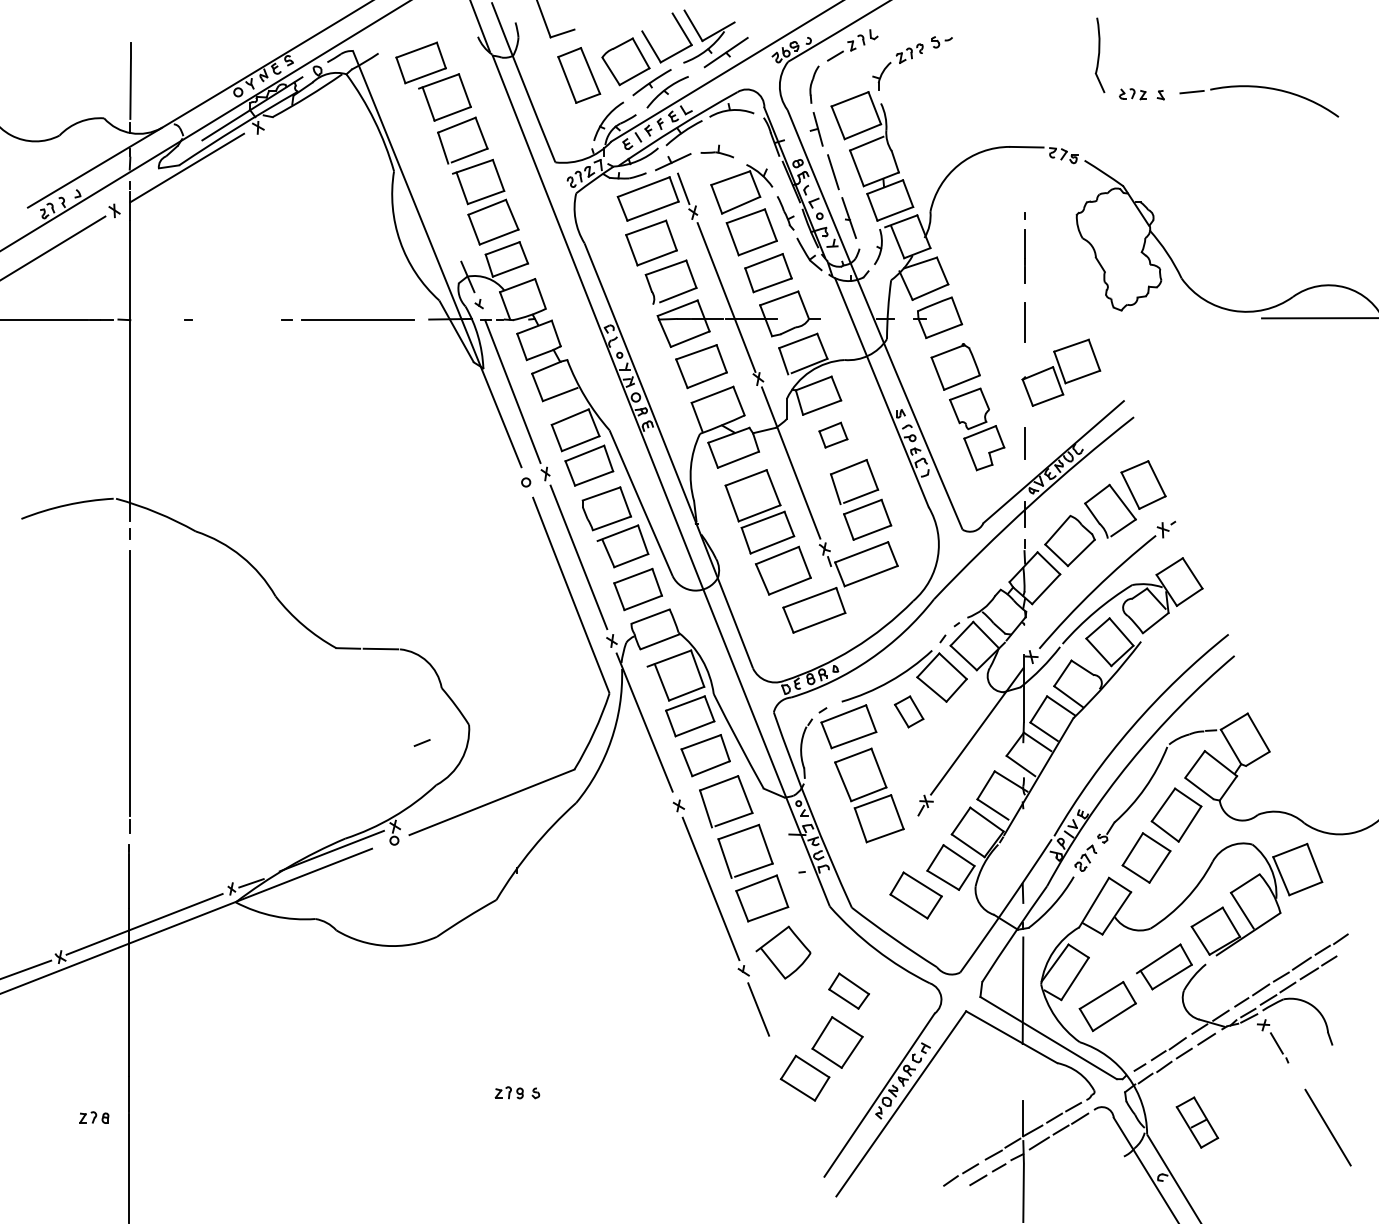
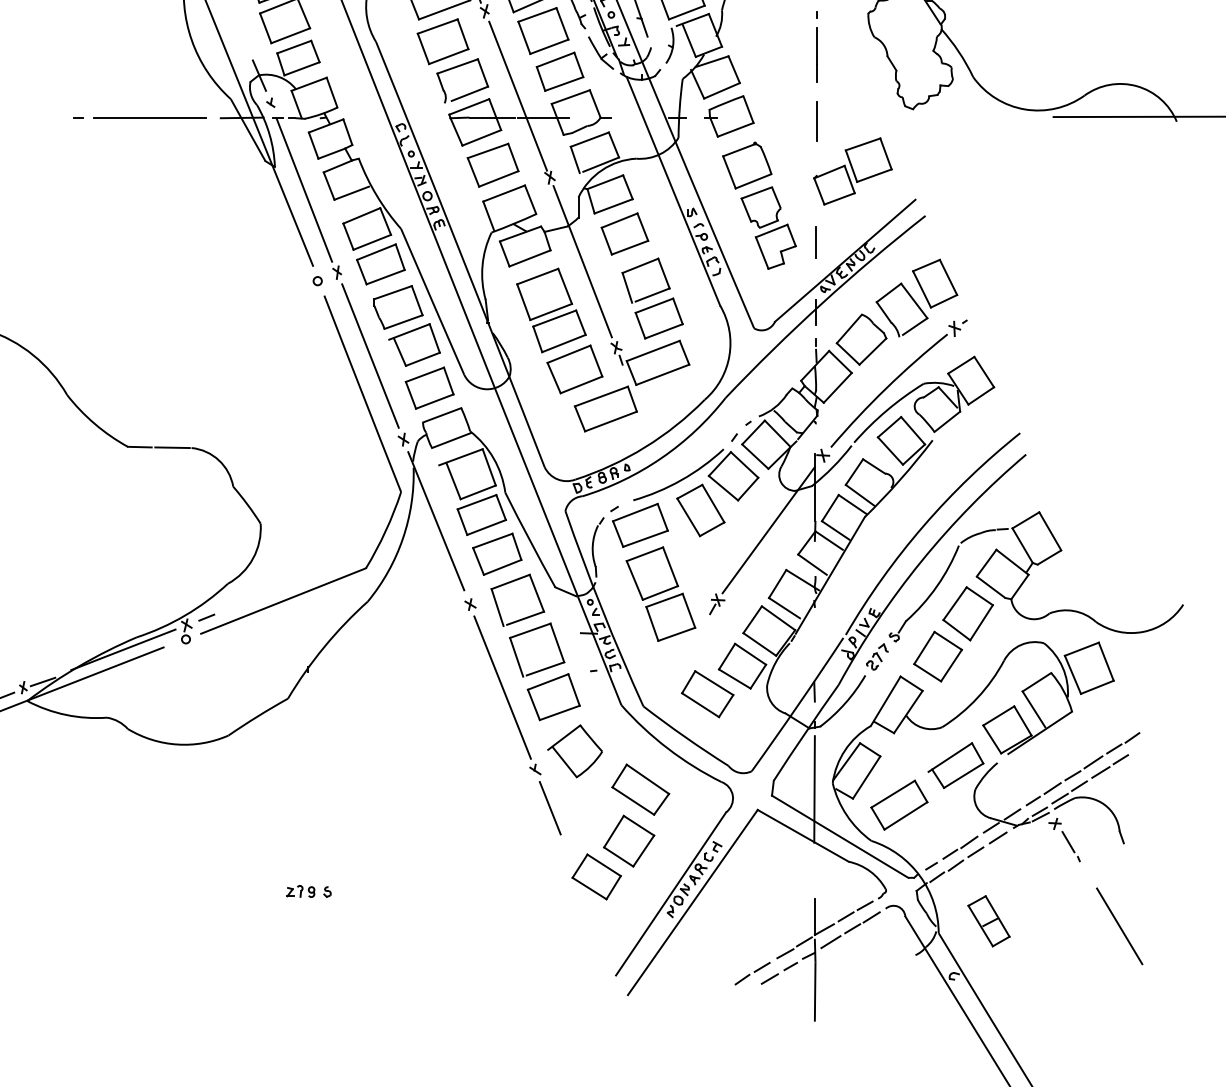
part: (833, 434) -> (625, 233), size x1.67
part: (908, 711) -> (700, 510), size x1.67
line: (421, 742) -> (206, 617), moved
part: (848, 991) -> (640, 790), size x1.43

